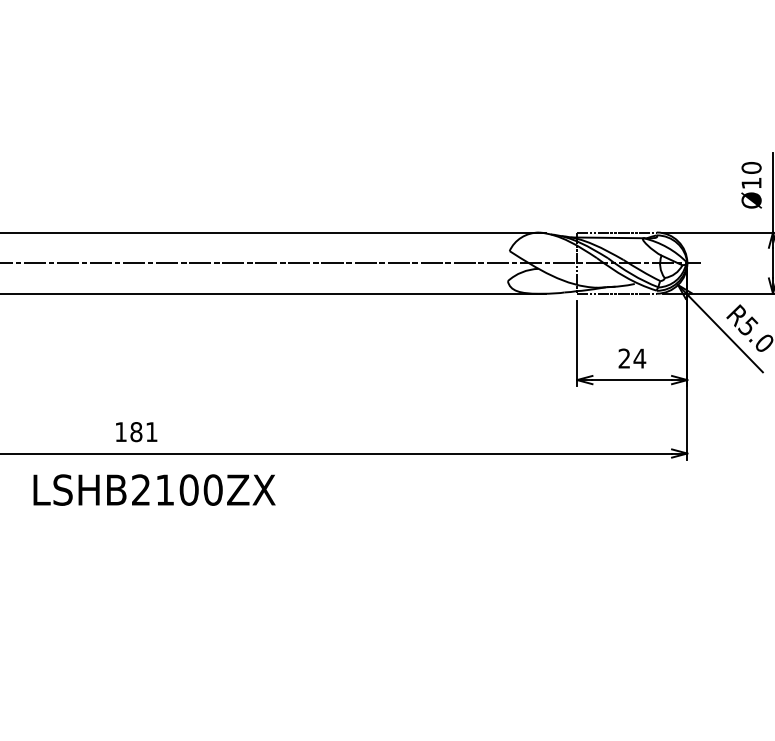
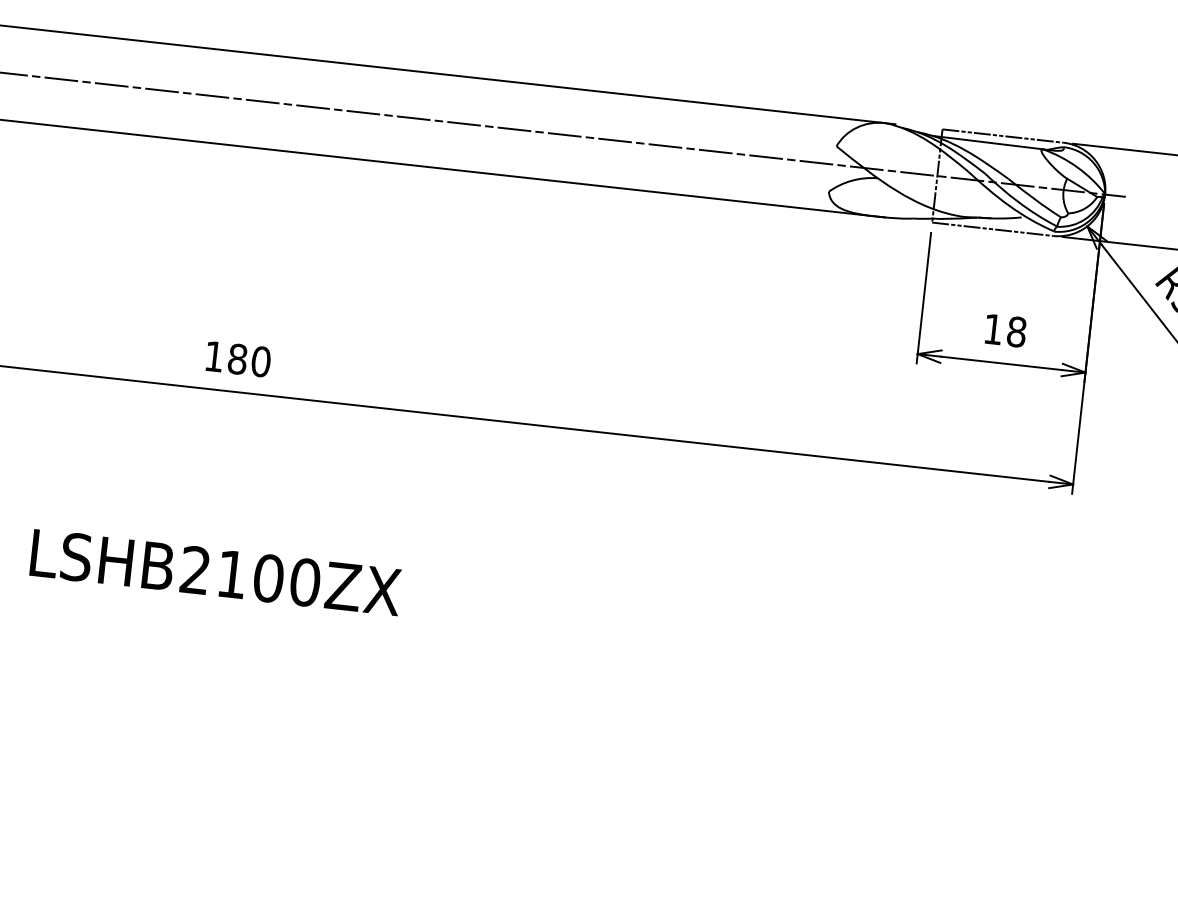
text: (632, 358) -> (1005, 330), 24 -> 18
text: (151, 432) -> (260, 362), 181 -> 180
text: (154, 489) -> (215, 571), moved

